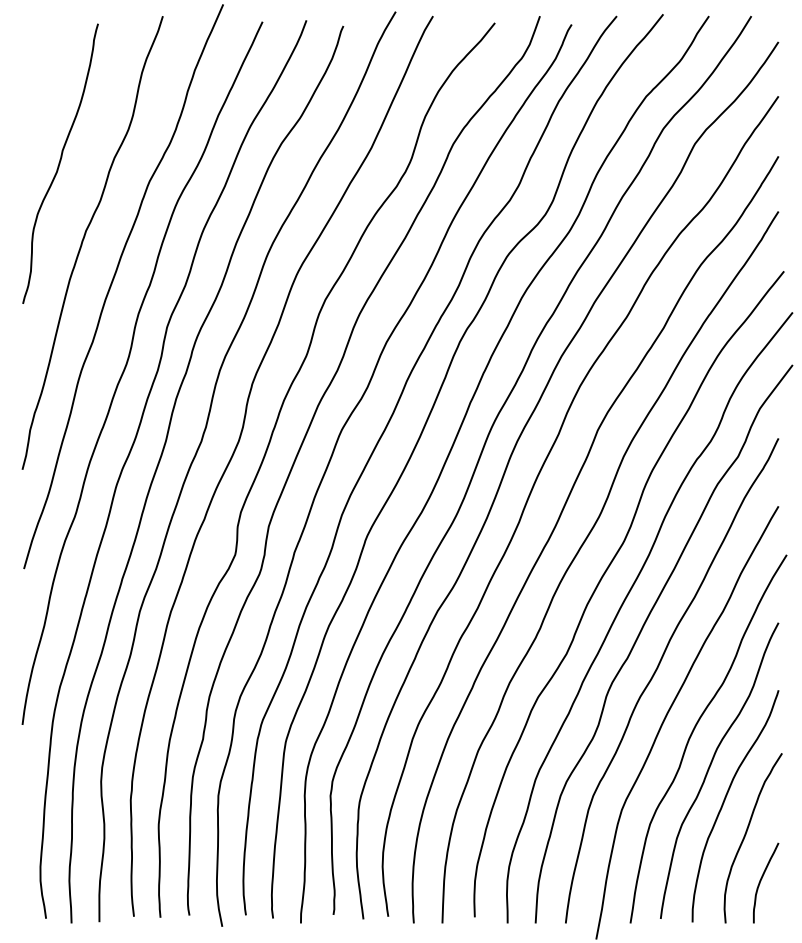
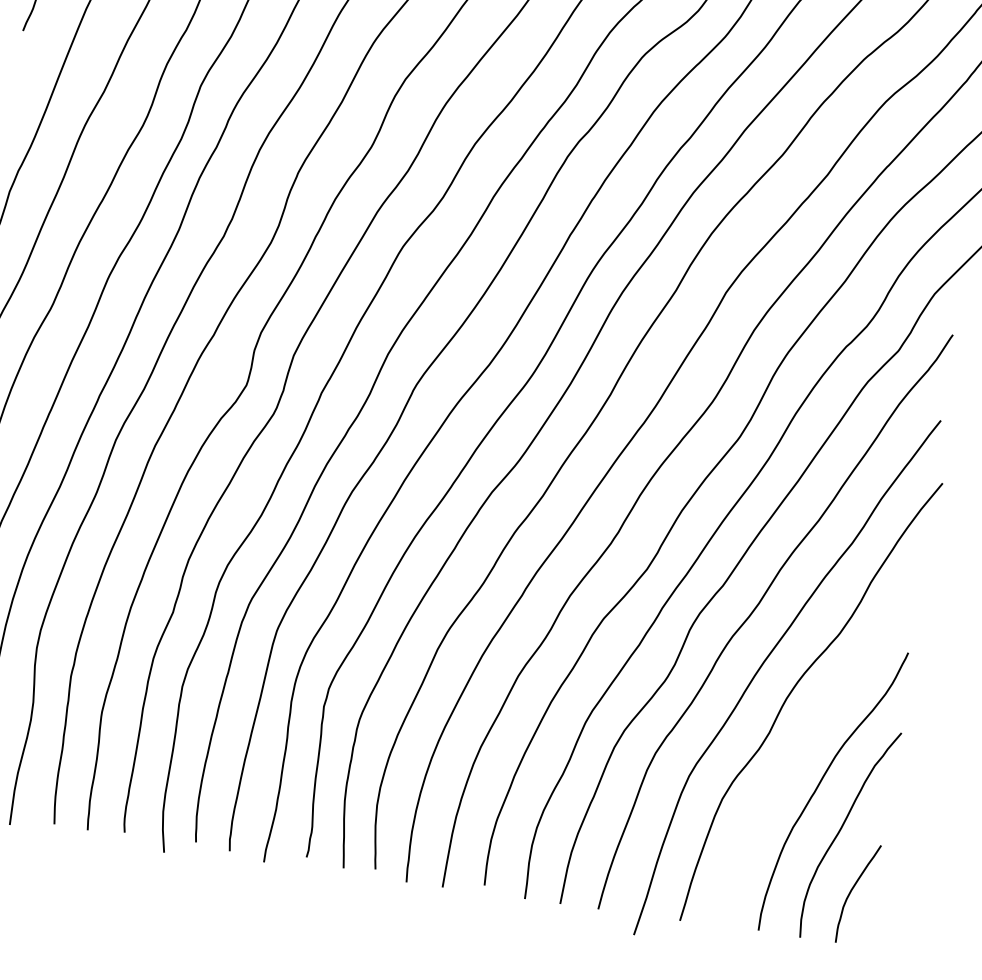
curve: (711, 765) -> (810, 735), removed

